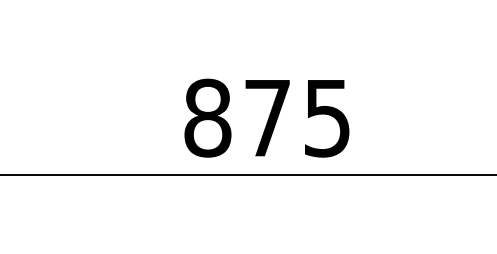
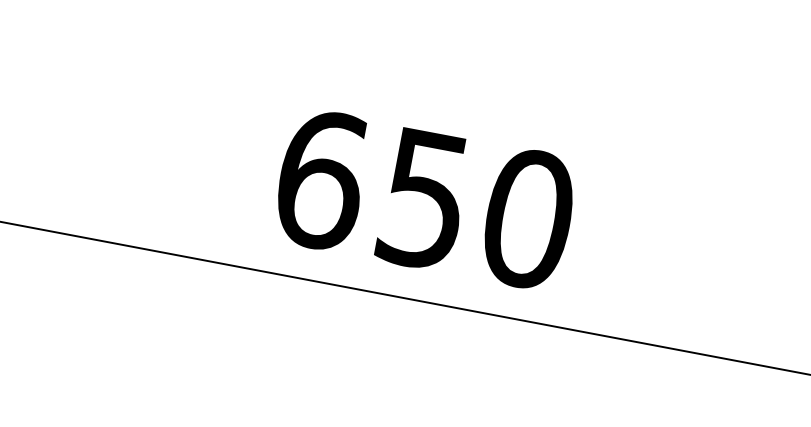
text: (267, 117) -> (424, 198), 875 -> 650

